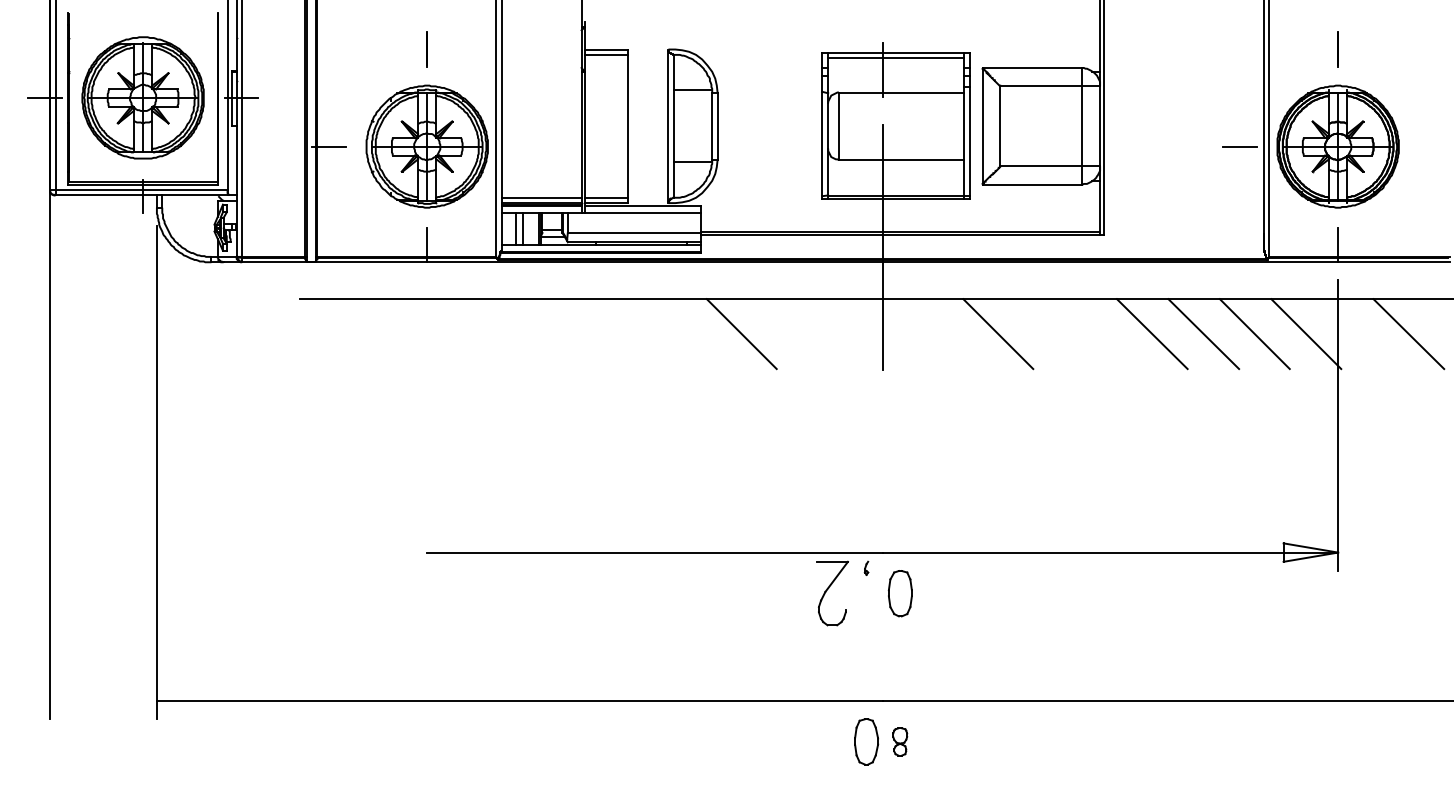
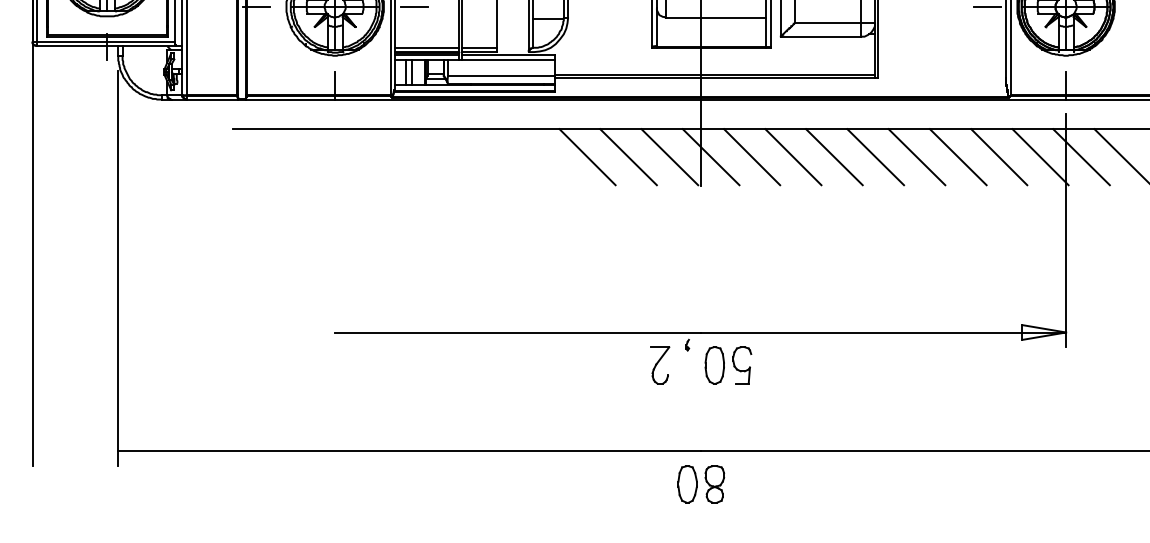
line: (525, 147) -> (414, 7), added
line: (792, 334) -> (628, 157), added
line: (843, 334) -> (669, 157), added
line: (895, 334) -> (710, 157), added
line: (946, 334) -> (751, 157), added
line: (1049, 334) -> (834, 157), added
line: (1100, 334) -> (875, 157), added
line: (1357, 334) -> (1081, 157), added
part: (832, 593) -> (660, 365), size x0.71
part: (932, 599) -> (740, 370), added
part: (899, 741) -> (714, 484), size x1.67

